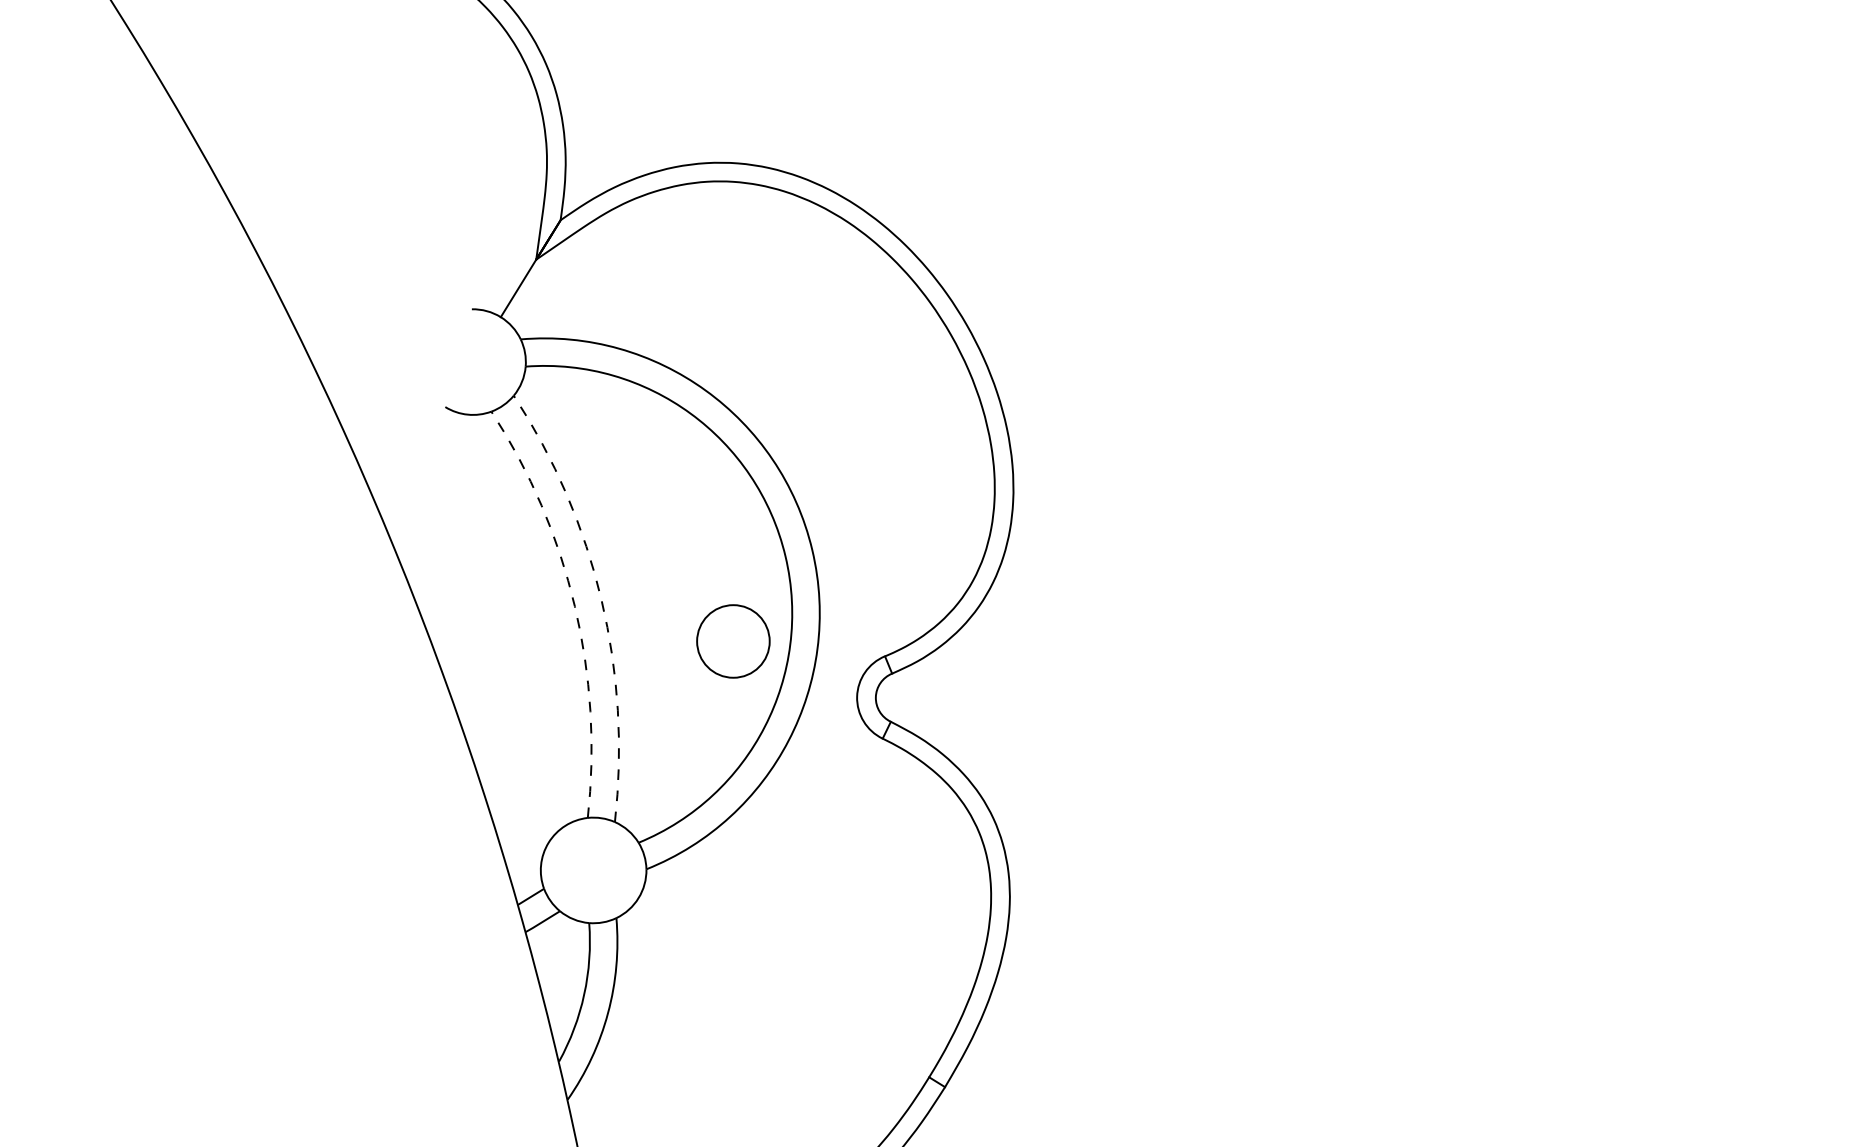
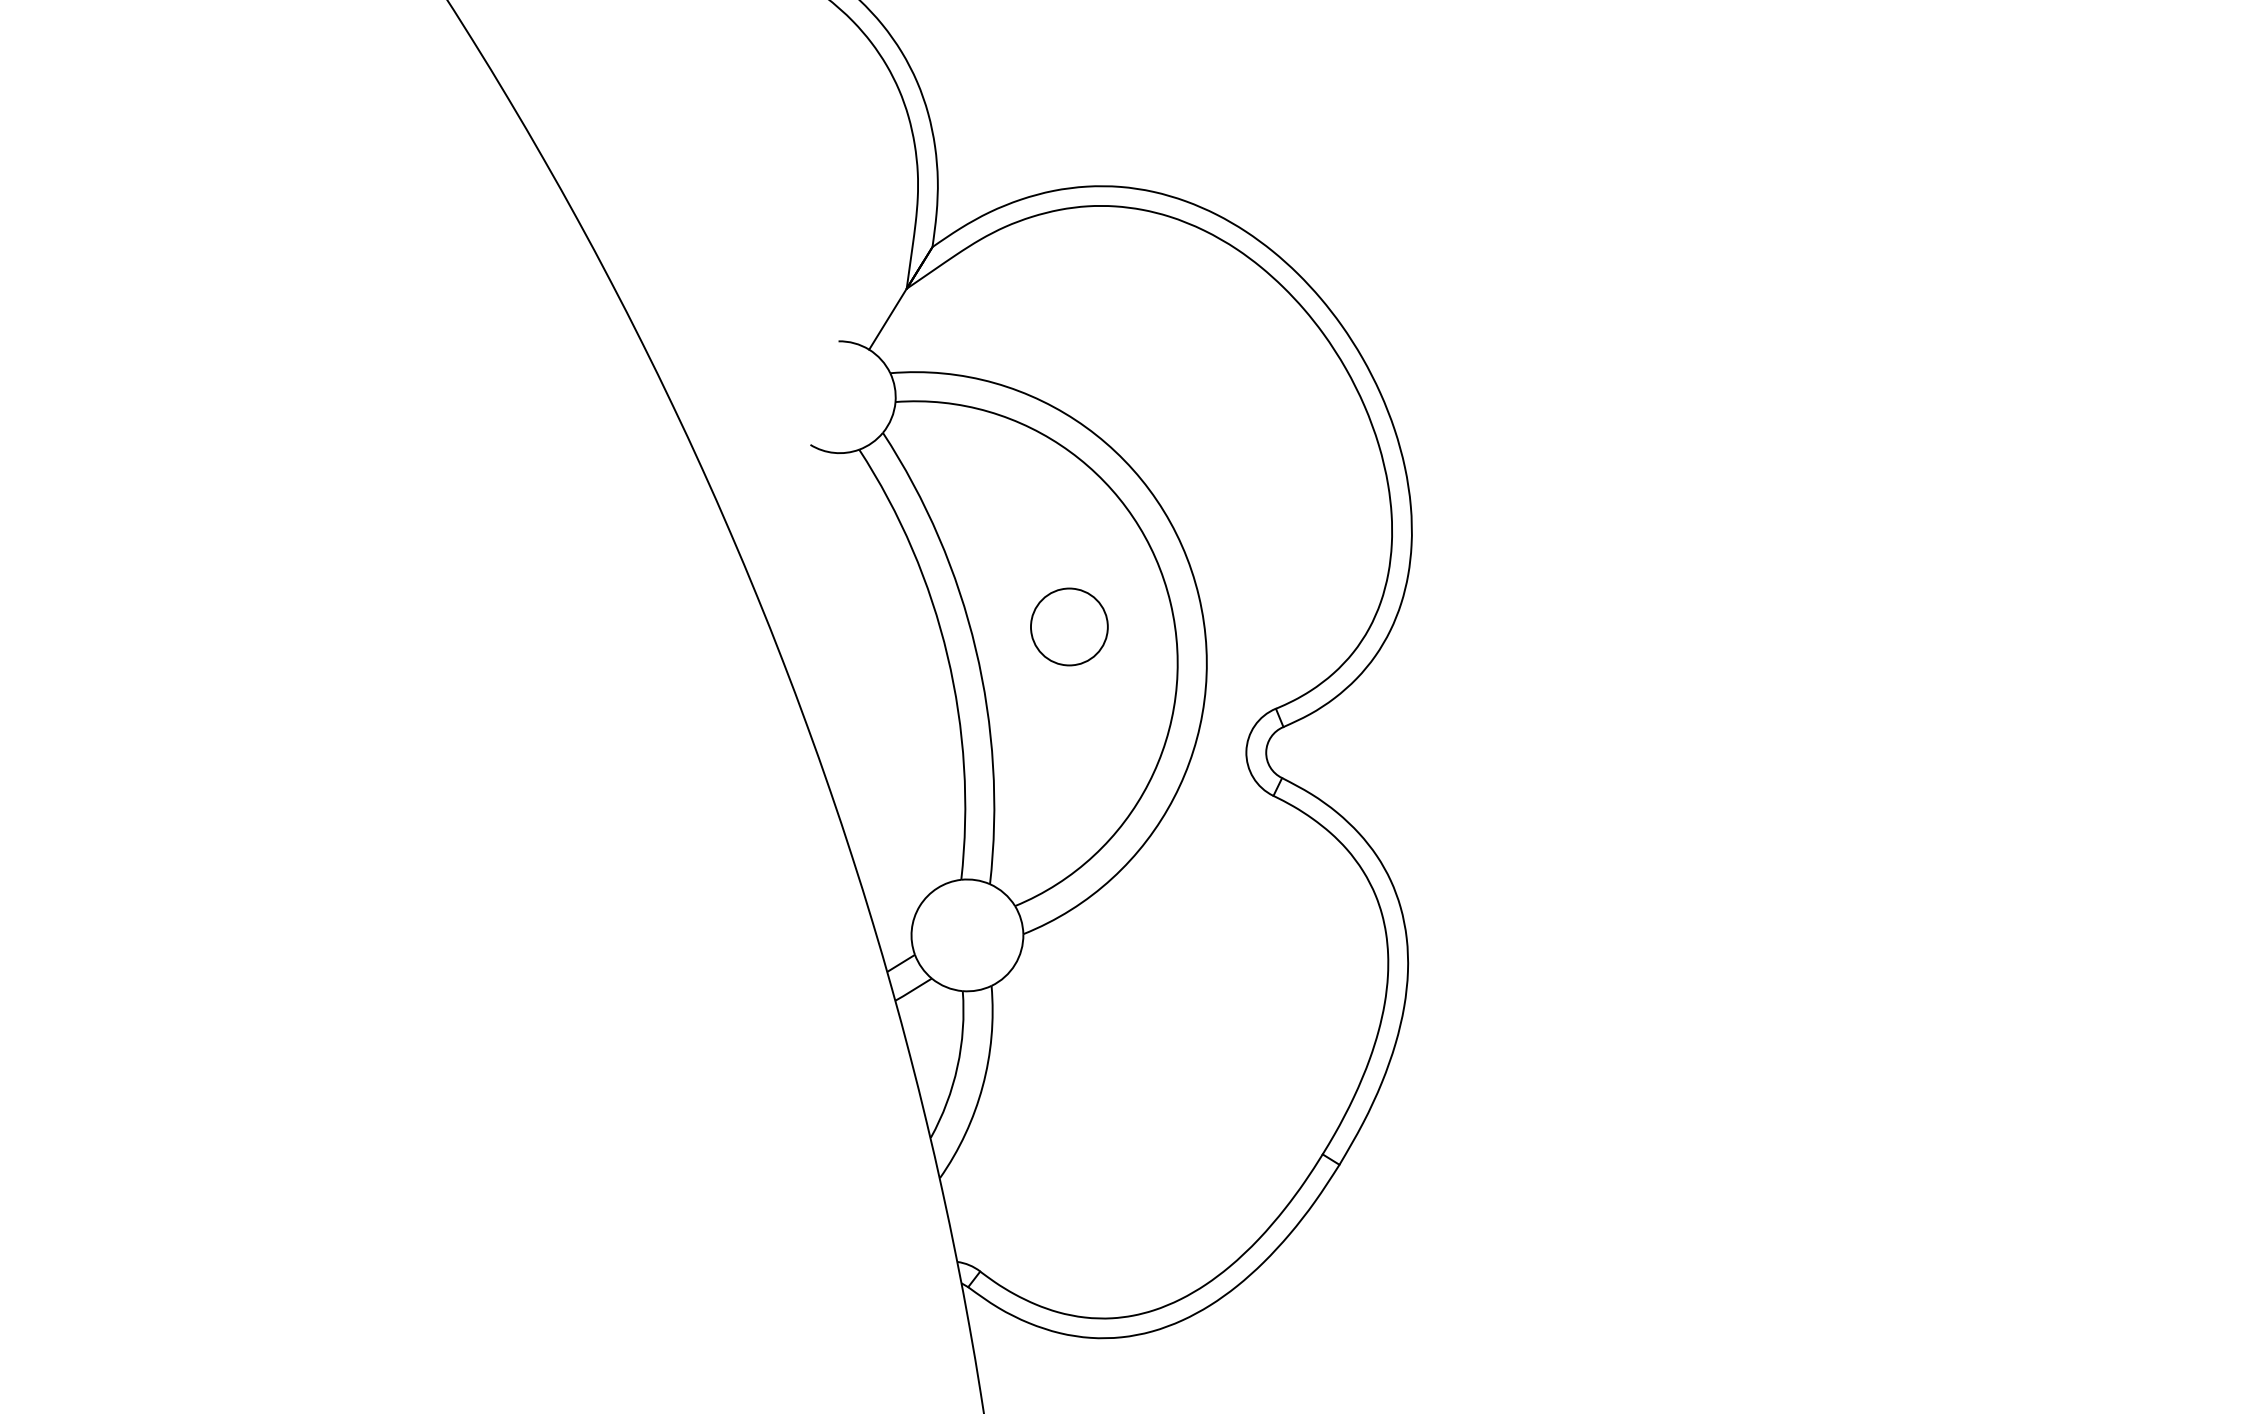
arc: (601, 600) -> (975, 649), dashed -> solid
arc: (574, 606) -> (947, 655), dashed -> solid
circle: (733, 640) -> (1069, 626), moved

